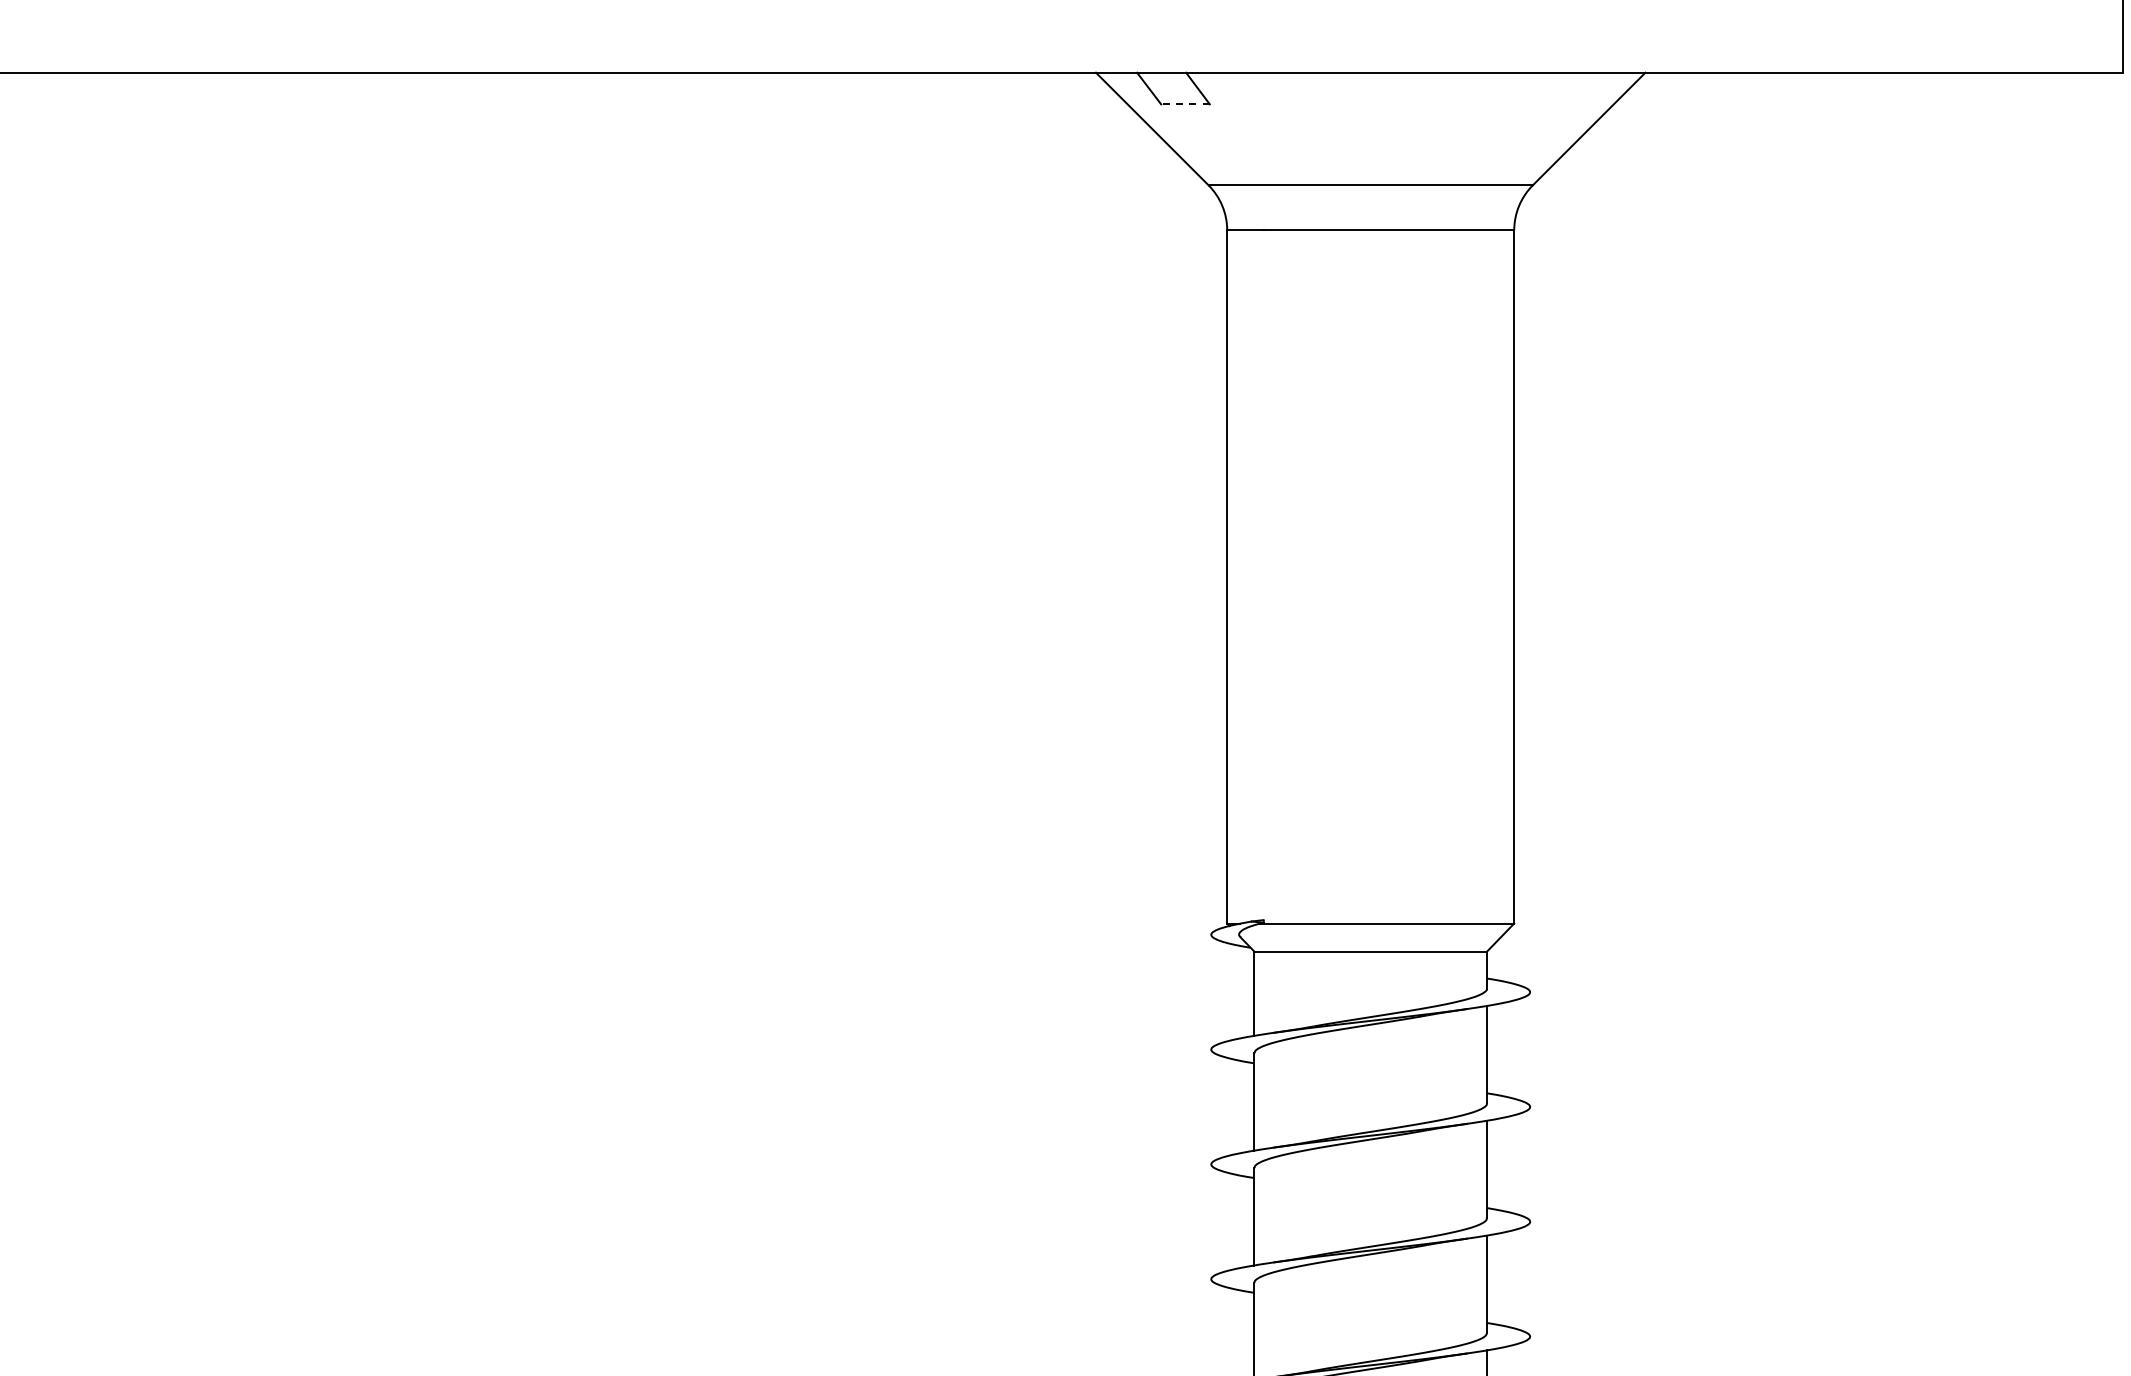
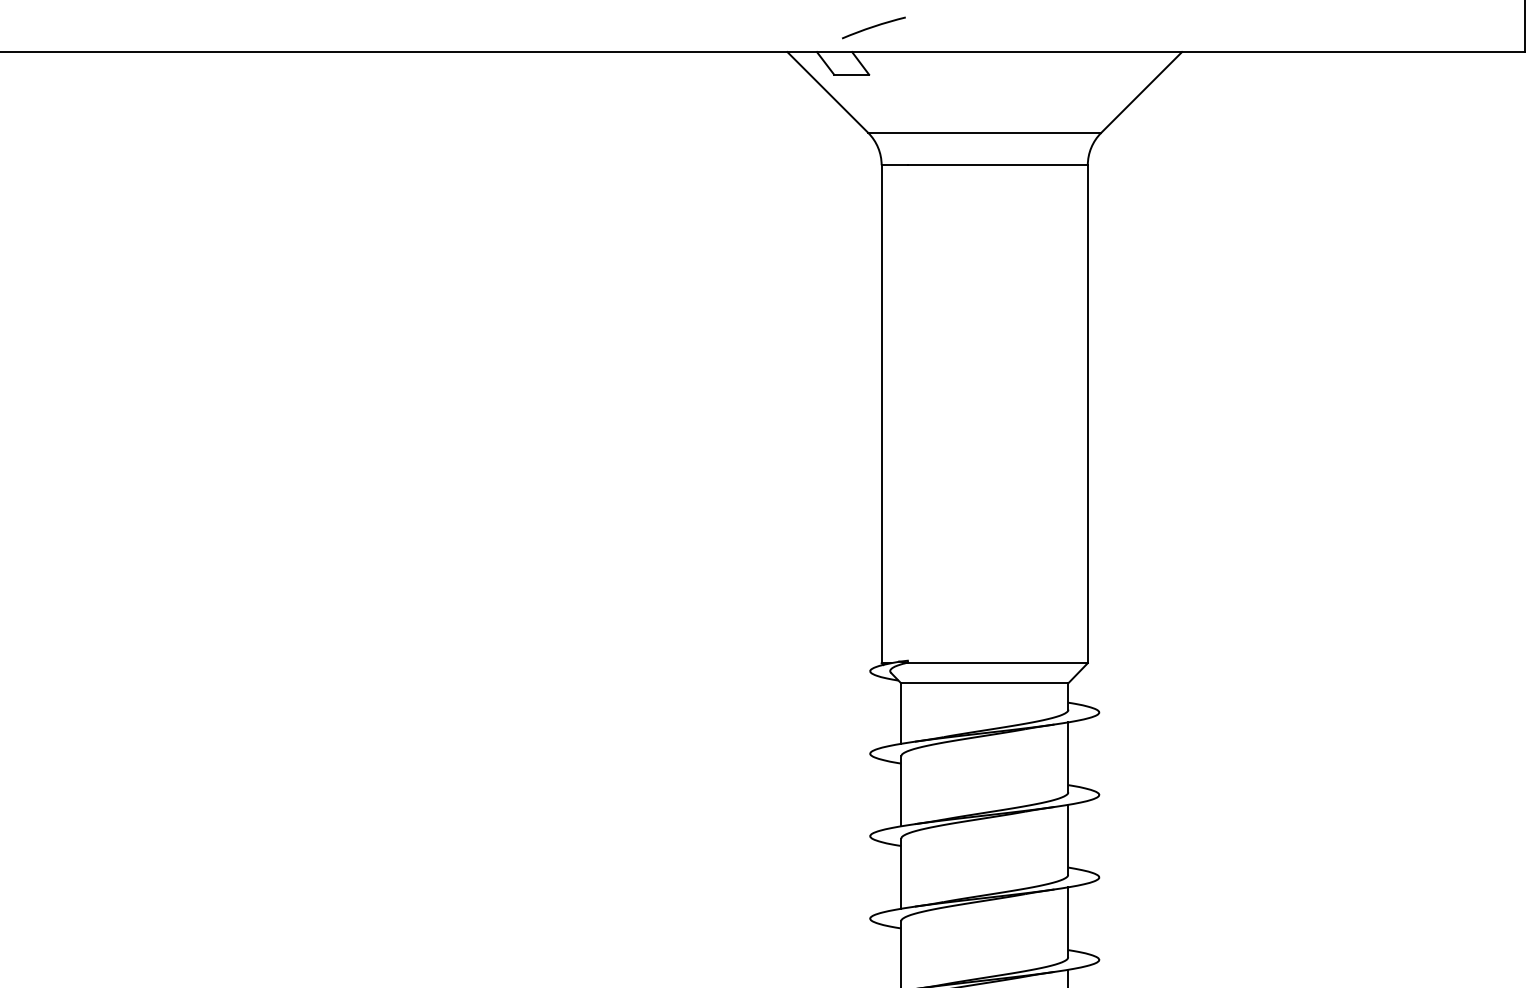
arc: (1216, 38) -> (873, 27), added
line: (1184, 104) -> (850, 74), dashed -> solid

